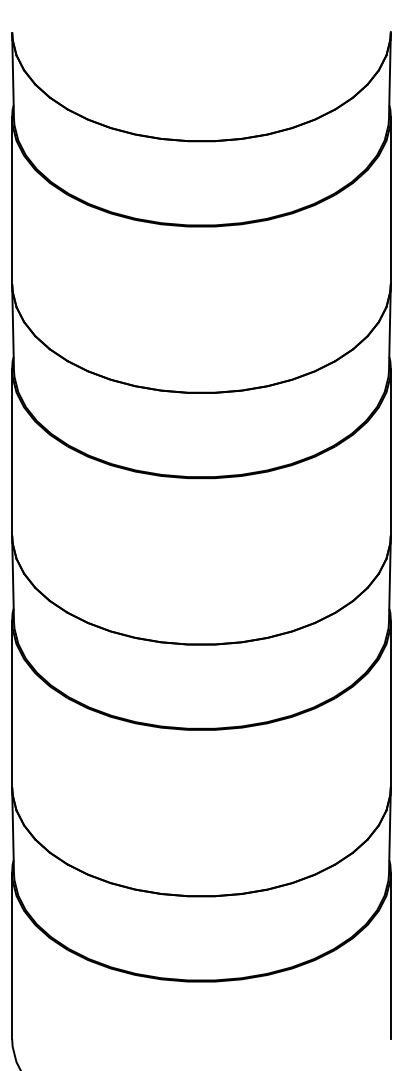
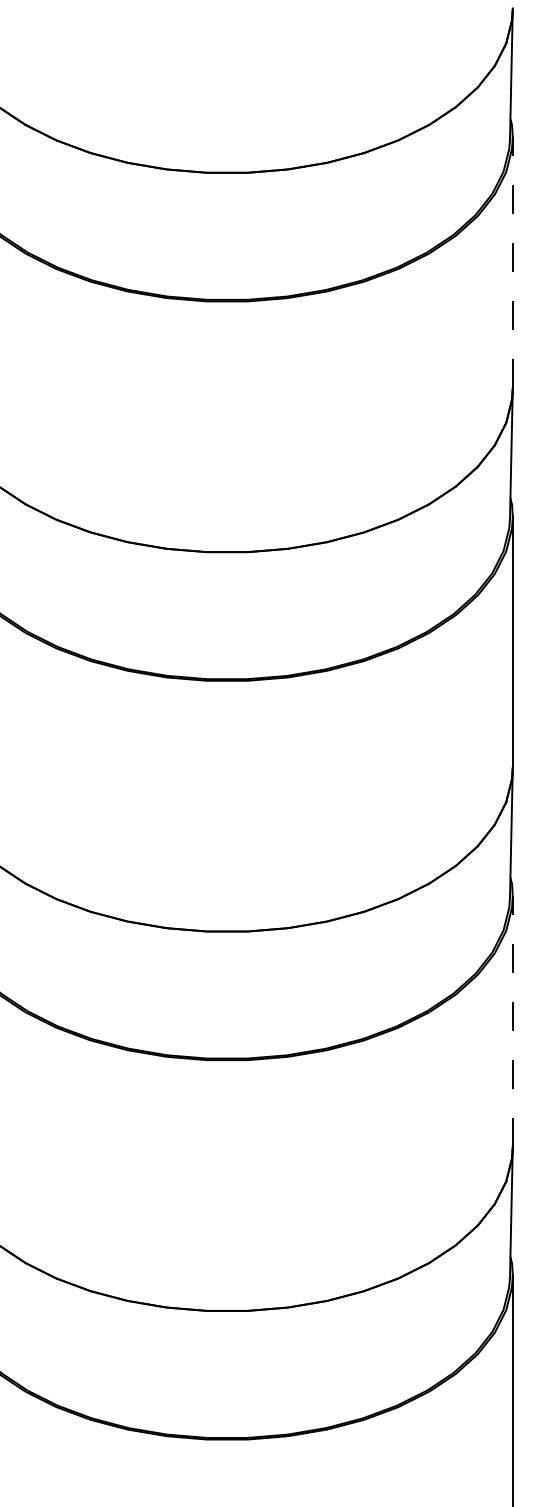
line: (390, 200) -> (512, 262), solid -> dashed
line: (390, 703) -> (512, 1020), solid -> dashed

